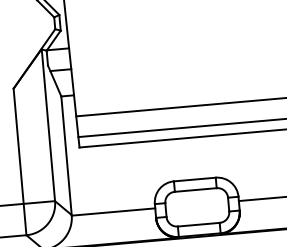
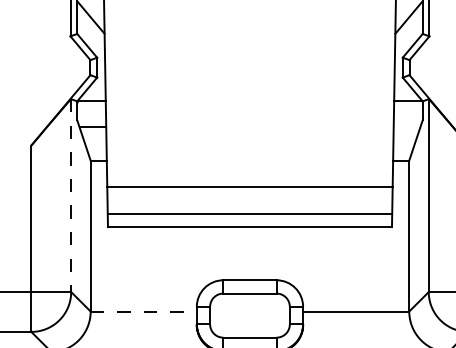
line: (48, 125) -> (71, 196), solid -> dashed
line: (114, 212) -> (144, 312), solid -> dashed

